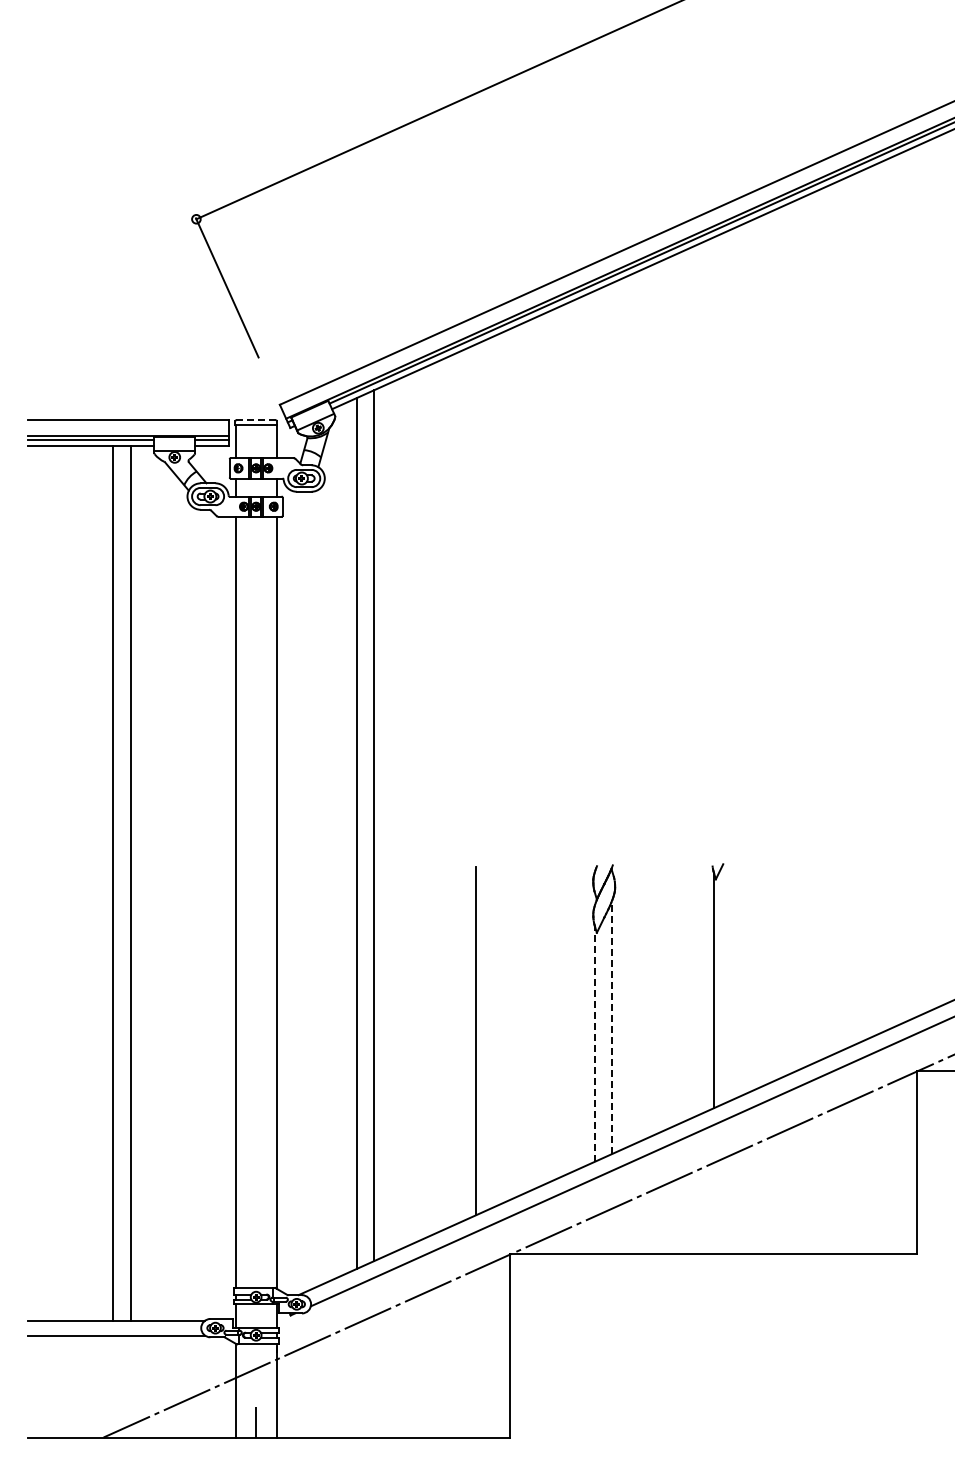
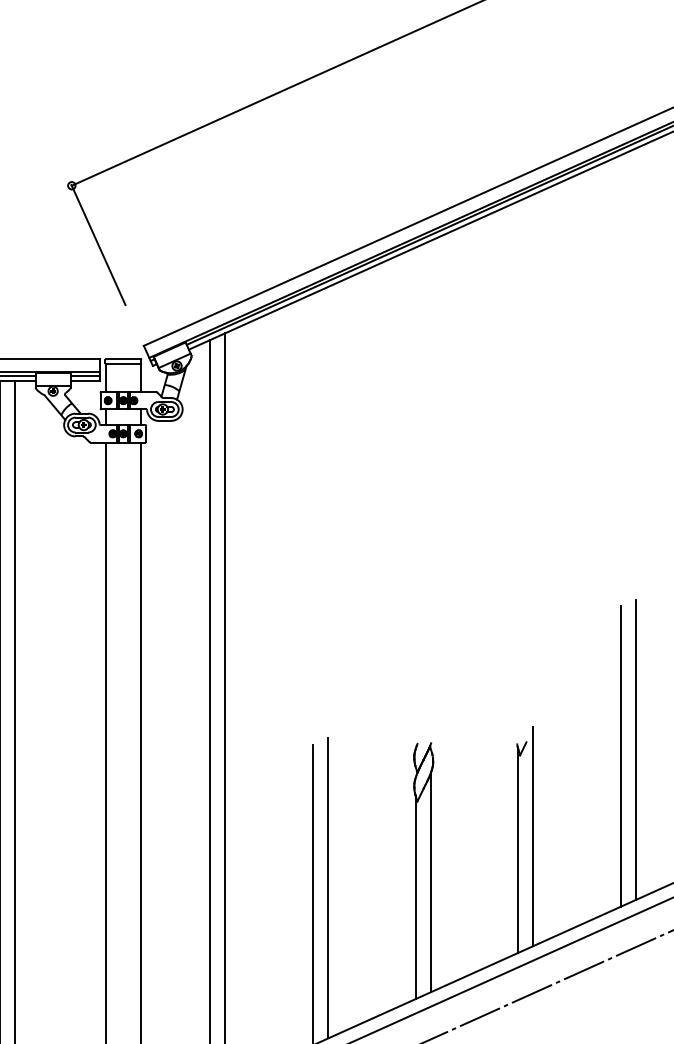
line: (256, 420) -> (123, 359), dashed -> solid
line: (850, 872) -> (636, 749), added
line: (832, 880) -> (620, 756), added
line: (731, 973) -> (533, 836), added
line: (612, 1027) -> (430, 883), dashed -> solid
line: (493, 1033) -> (328, 888), added
line: (594, 1043) -> (415, 896), dashed -> solid

